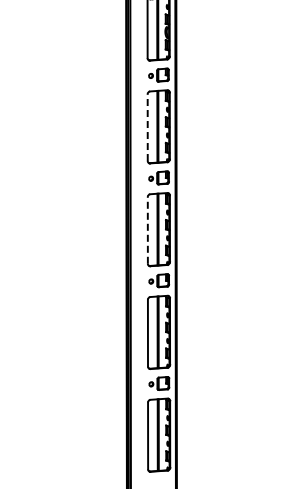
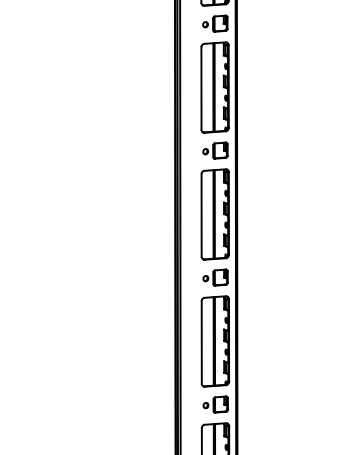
line: (147, 127) -> (201, 88), dashed -> solid
line: (147, 229) -> (201, 214), dashed -> solid

